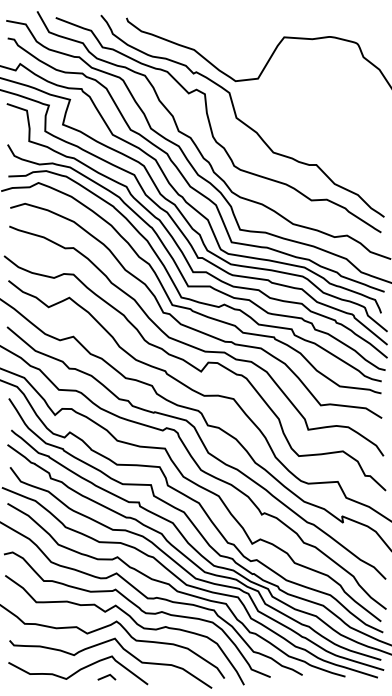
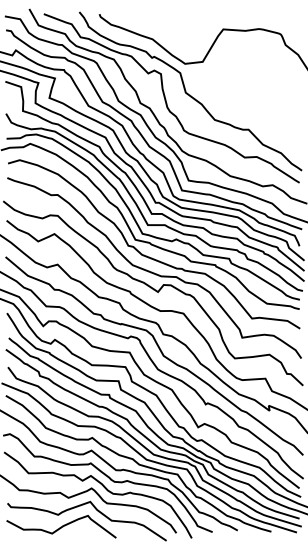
line: (106, 676) -> (83, 531), removed

